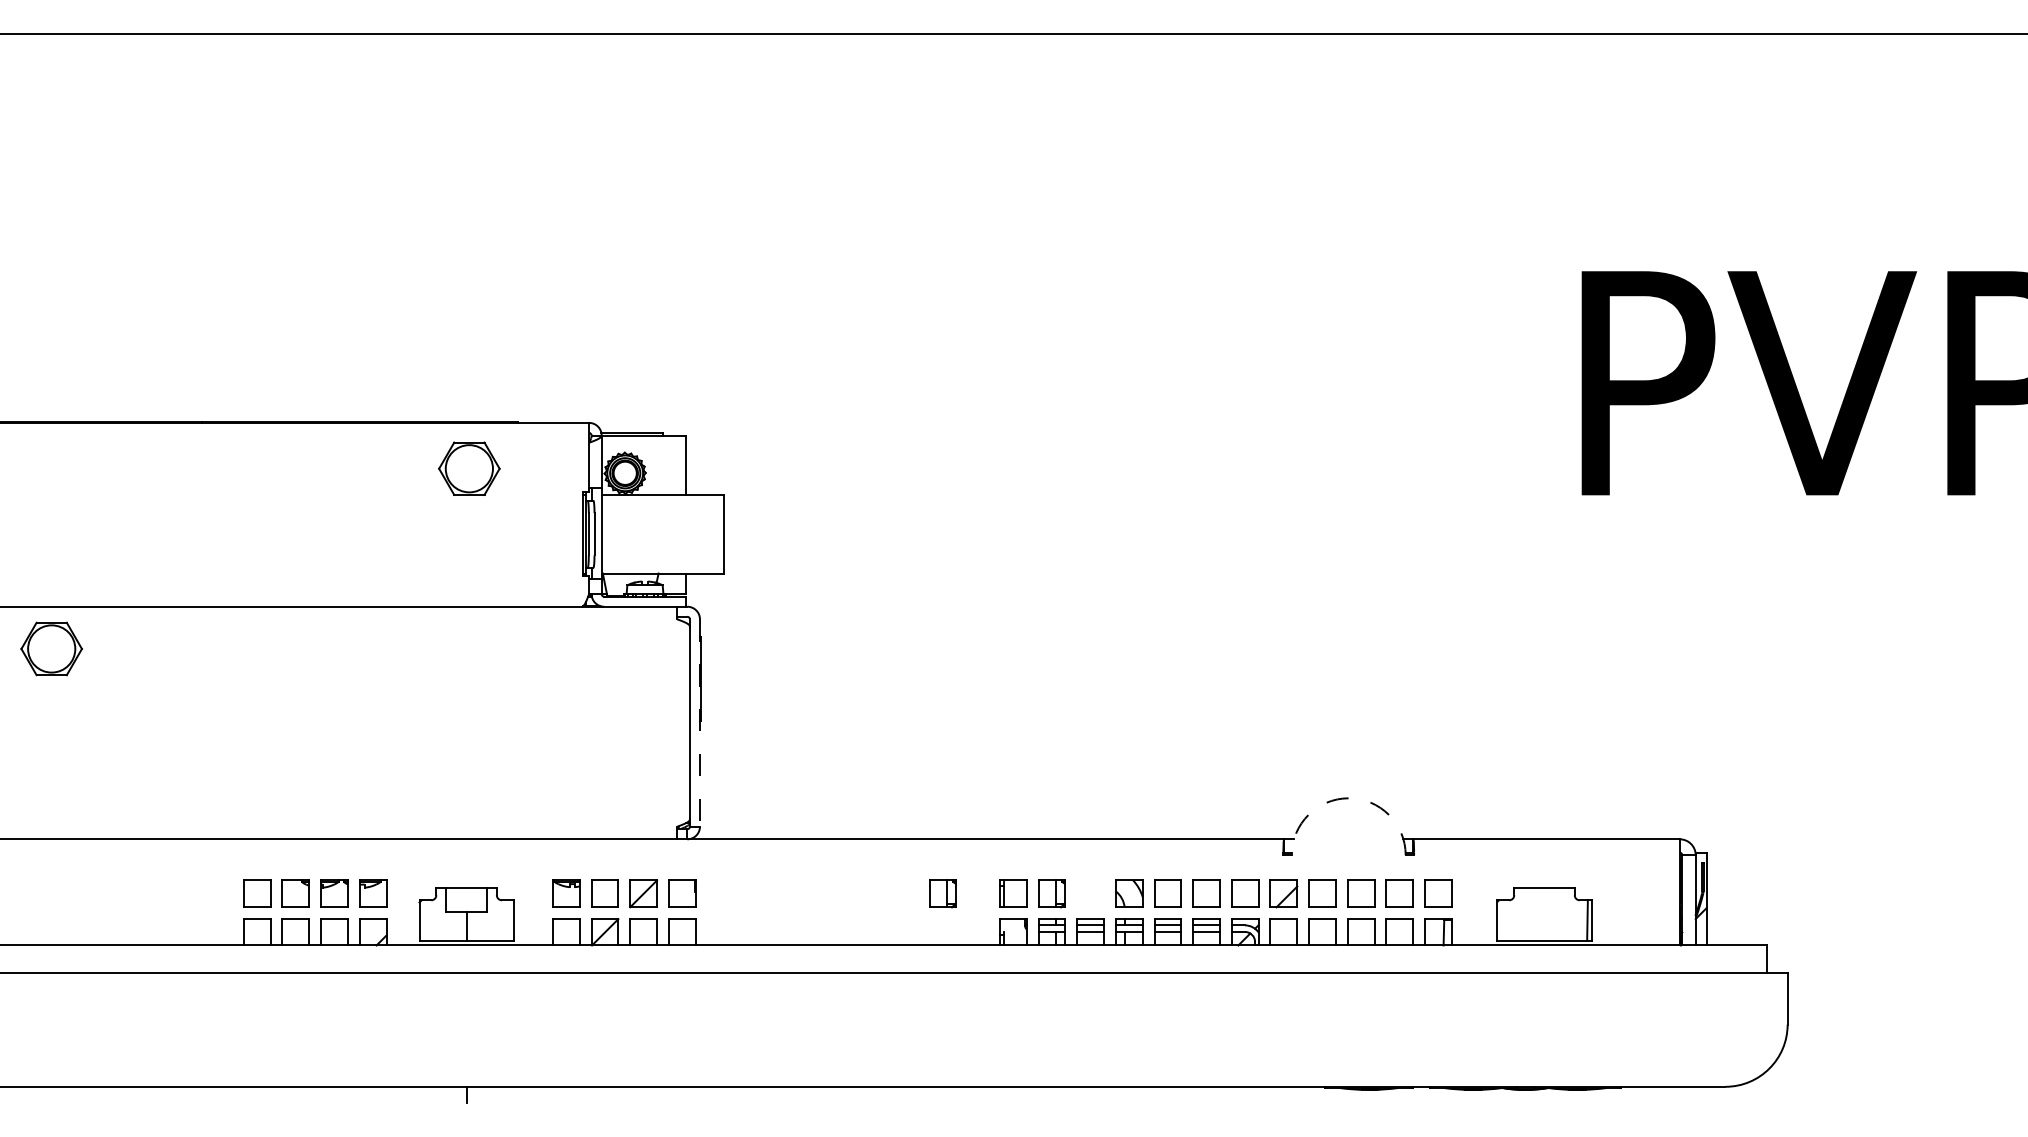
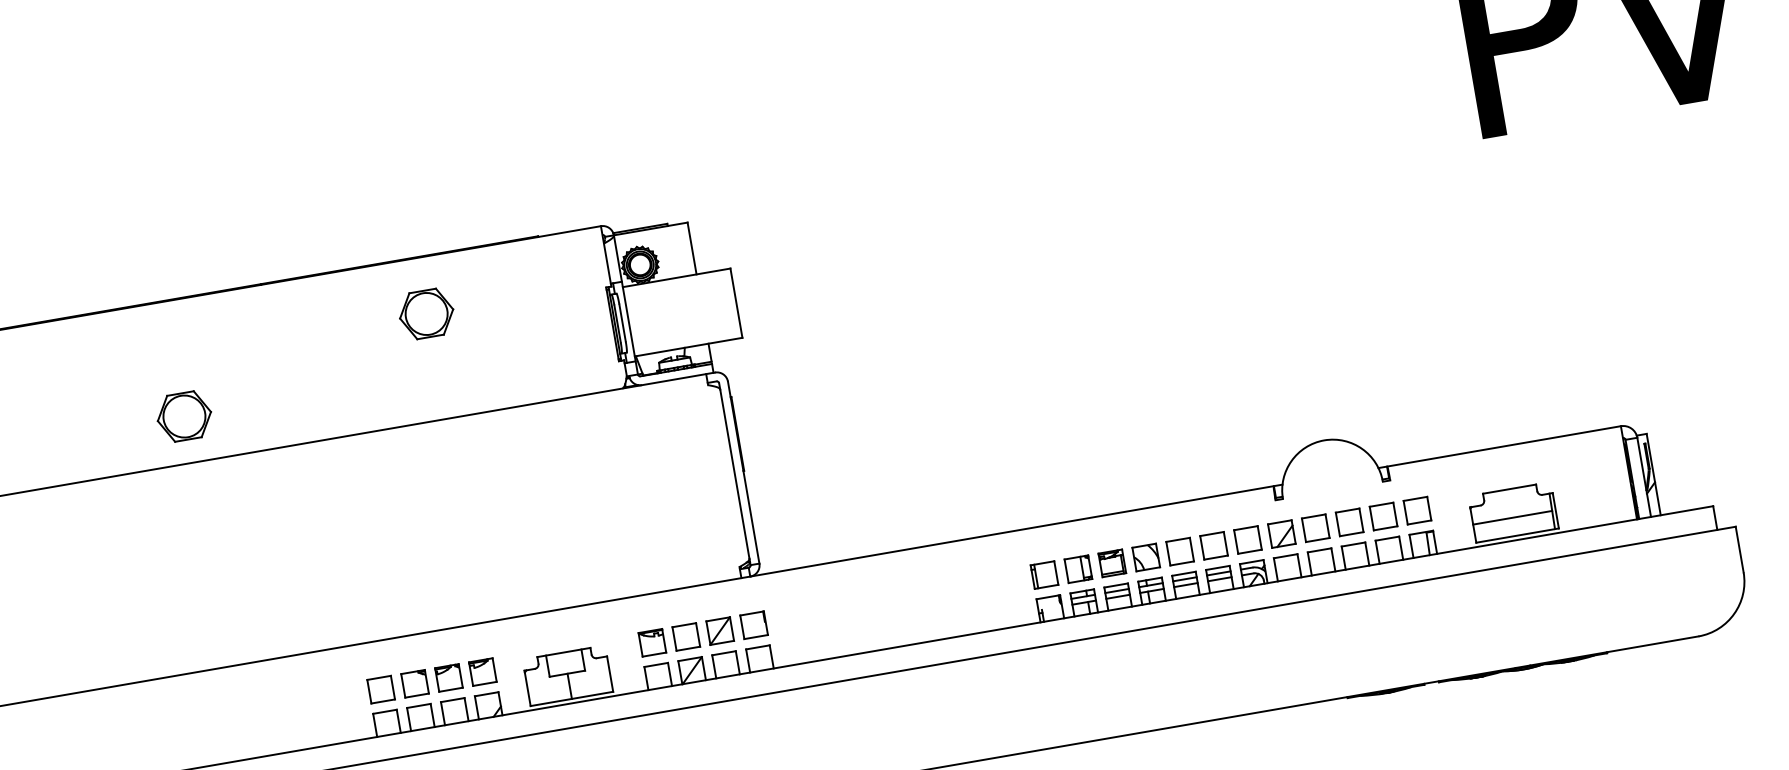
part: (469, 468) -> (426, 313), moved
part: (51, 648) -> (184, 416), moved
line: (699, 723) -> (743, 473), dashed -> solid
arc: (1348, 798) -> (1324, 440), dashed -> solid
part: (942, 893) -> (982, 585), removed
part: (1090, 893) -> (1112, 563), added
line: (1542, 919) -> (1512, 517), added

